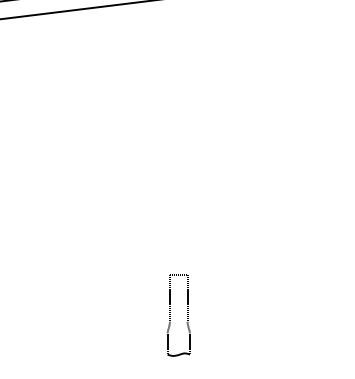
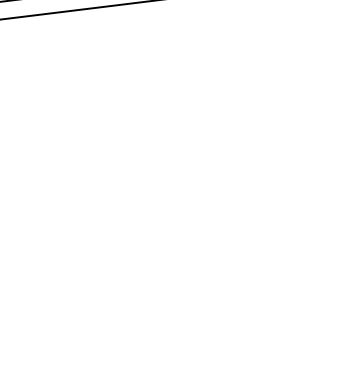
part: (170, 314) -> (184, 313), removed

